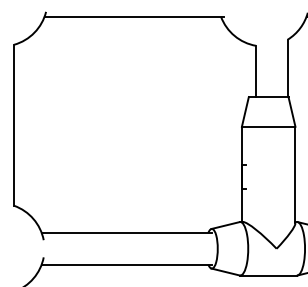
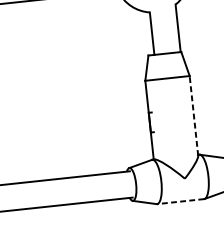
line: (295, 174) -> (193, 115), solid -> dashed
line: (268, 275) -> (180, 201), solid -> dashed

